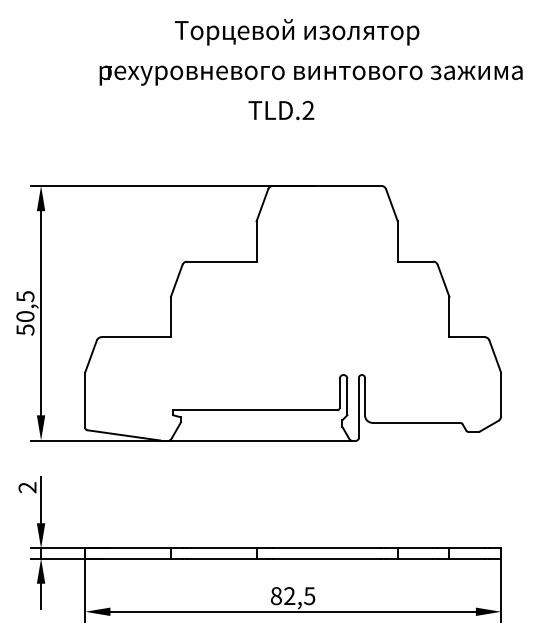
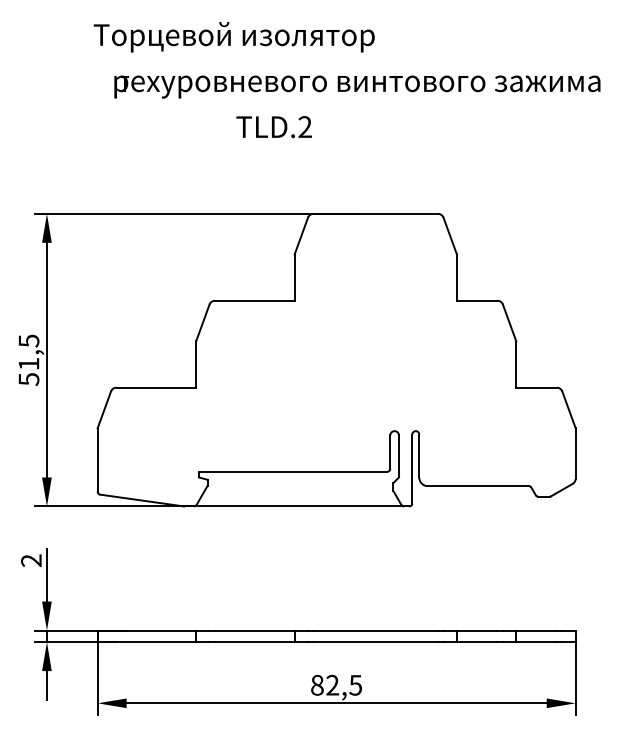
text: (296, 32) -> (233, 37), moved
text: (280, 110) -> (273, 127), moved
text: (25, 316) -> (28, 363), 50,5 -> 51,5

